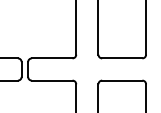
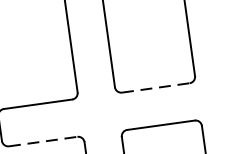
line: (122, 58) -> (156, 88), solid -> dashed
line: (52, 80) -> (43, 141), solid -> dashed

